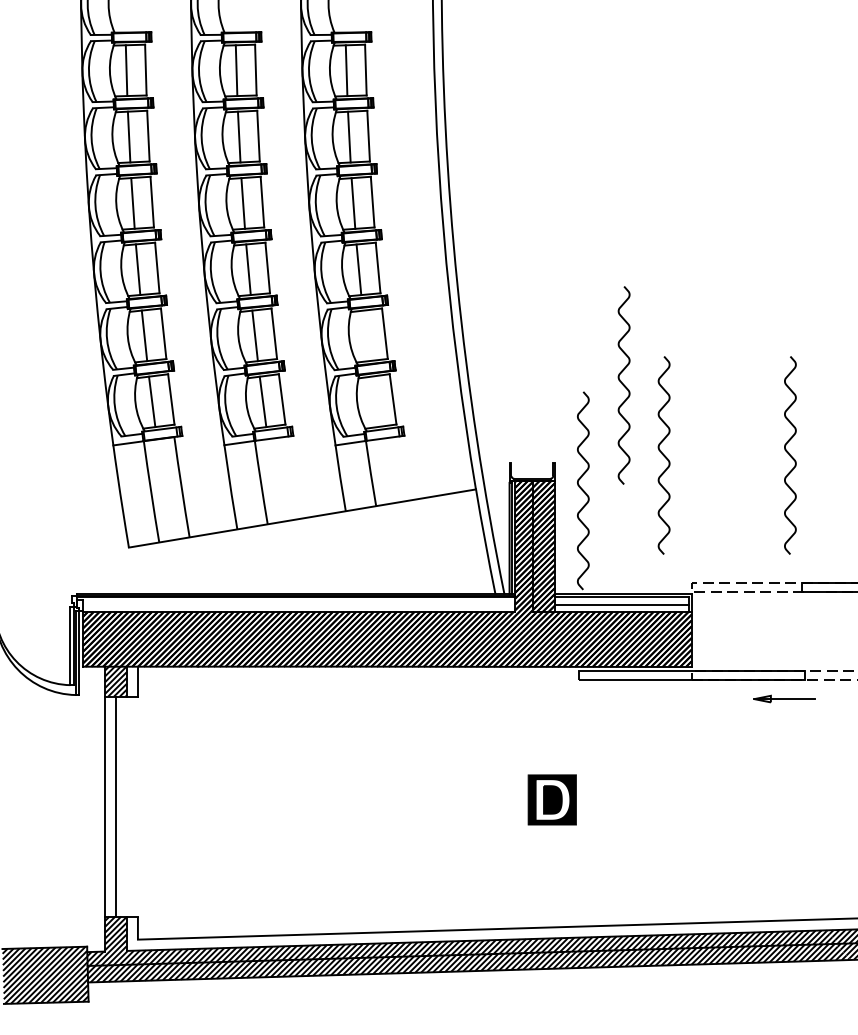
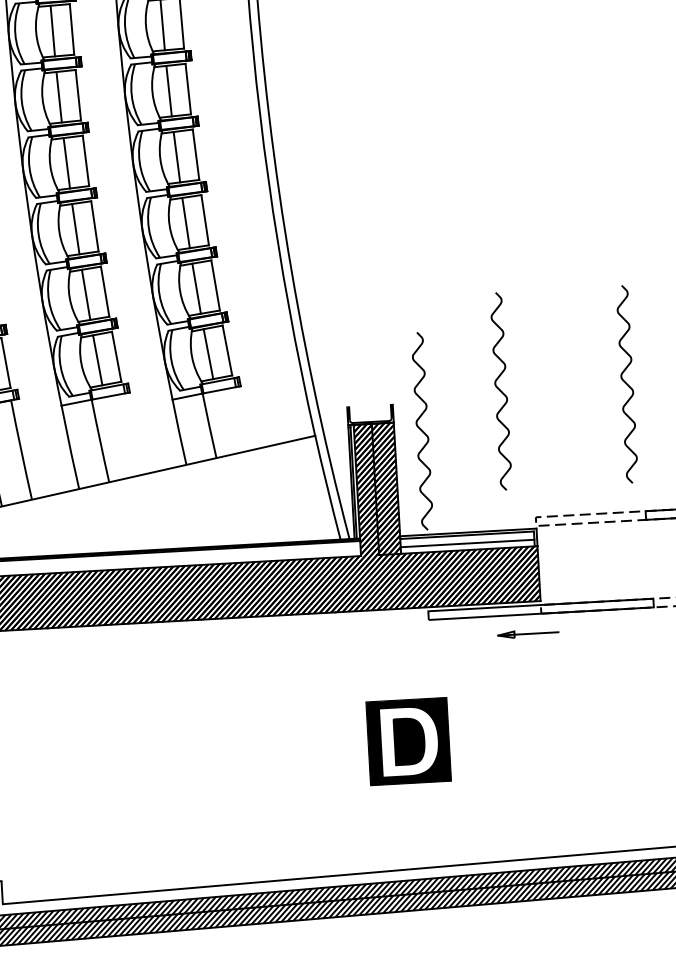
line: (365, 335) -> (196, 288), added
curve: (623, 385) -> (456, 323), removed
line: (373, 401) -> (207, 353), added
part: (784, 698) -> (528, 633), moved
part: (552, 799) -> (408, 741), size x1.67

